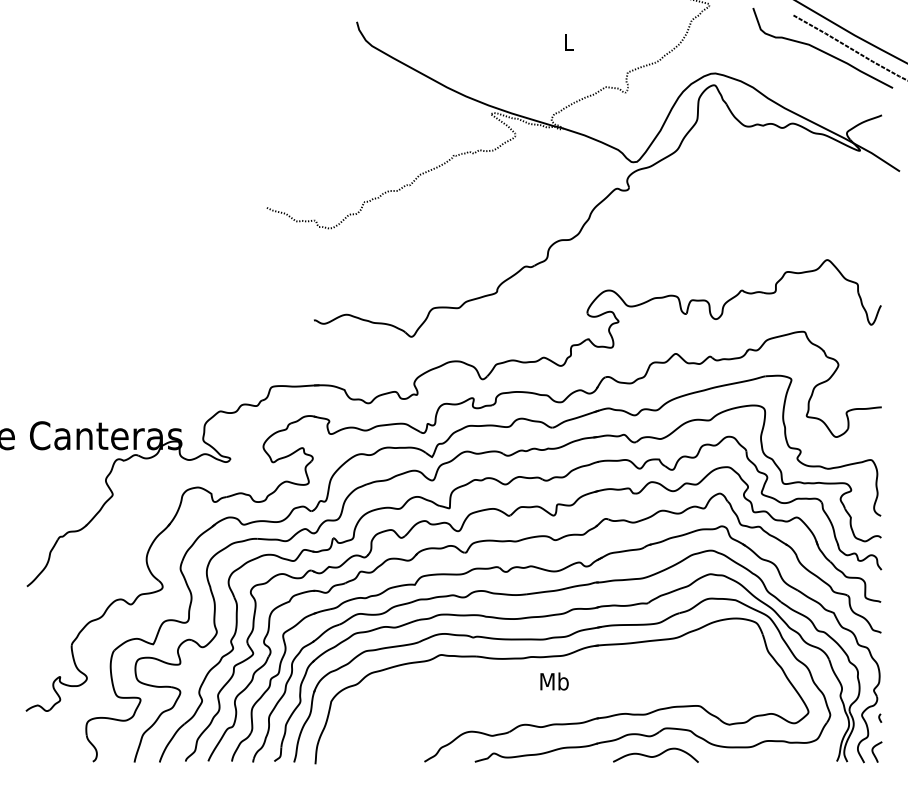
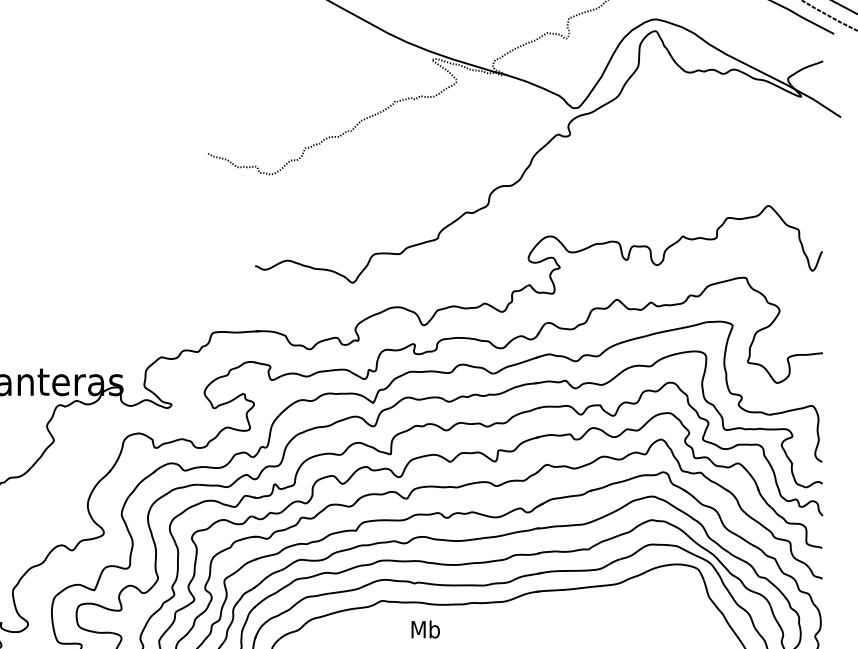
text: (554, 681) -> (425, 629), moved

